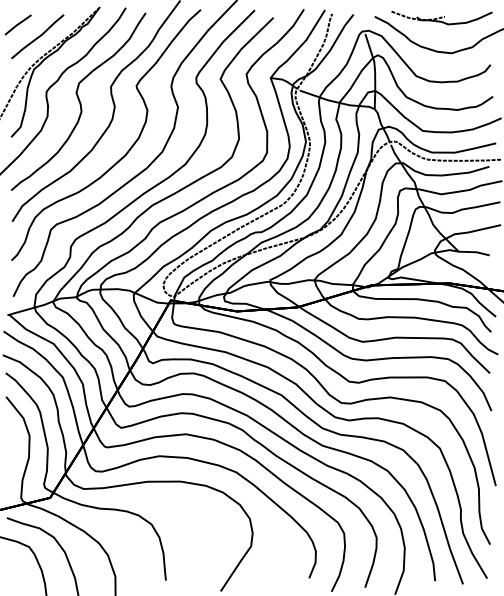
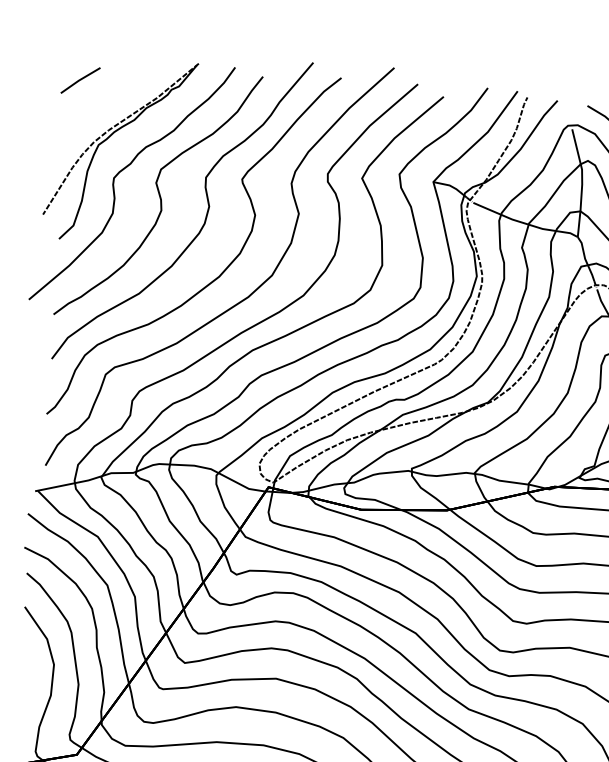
line: (37, 36) -> (106, 98), removed

